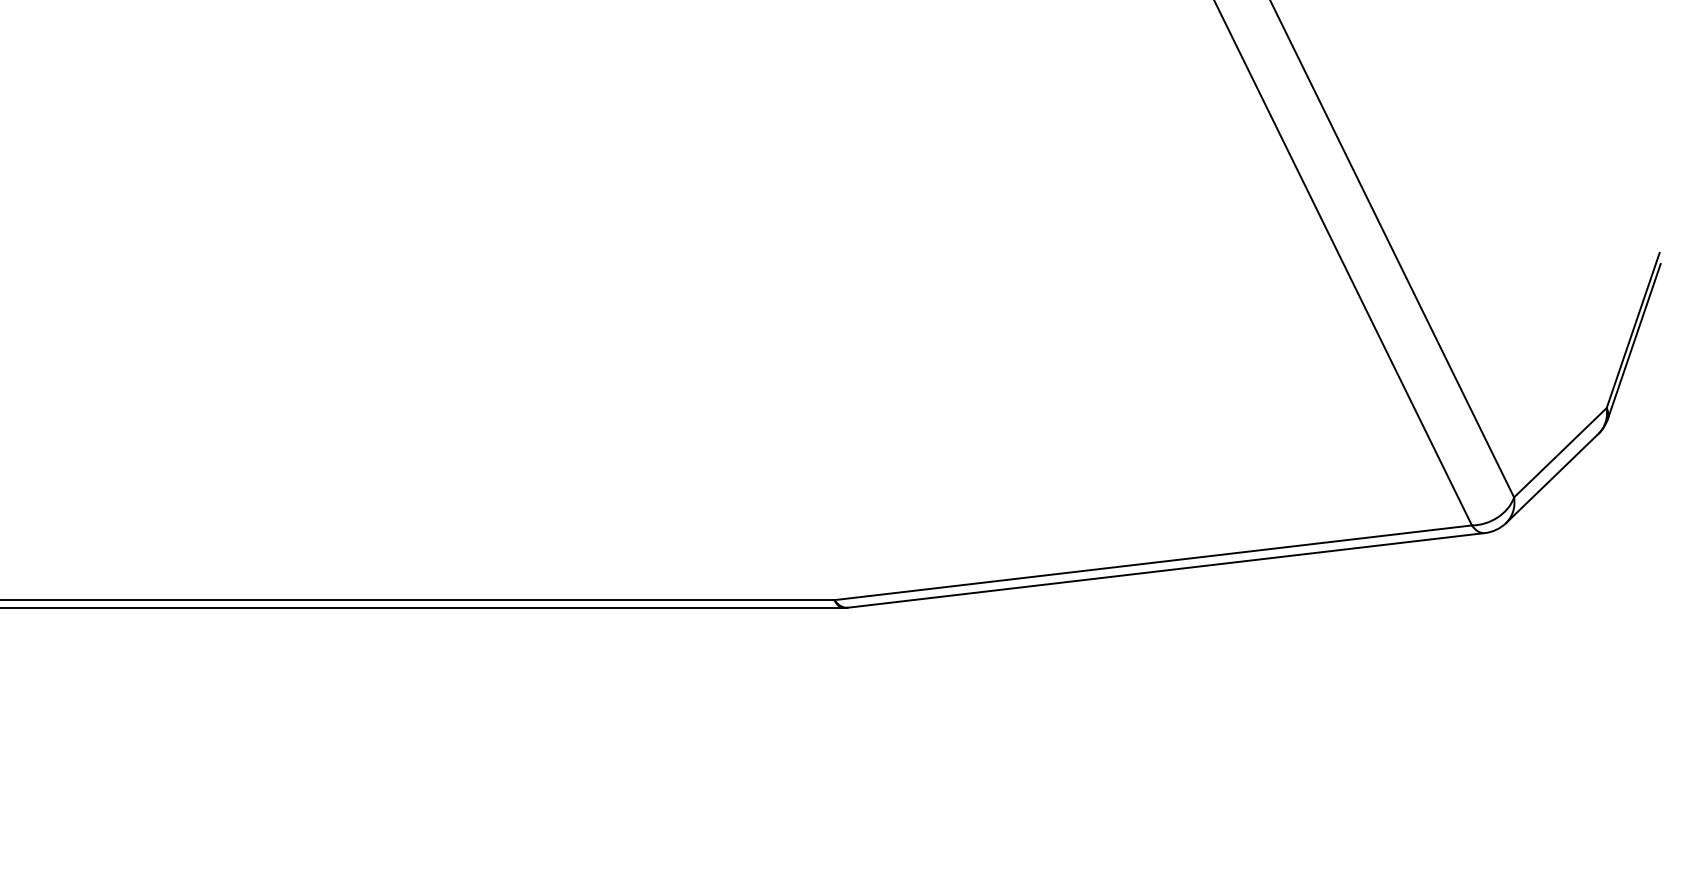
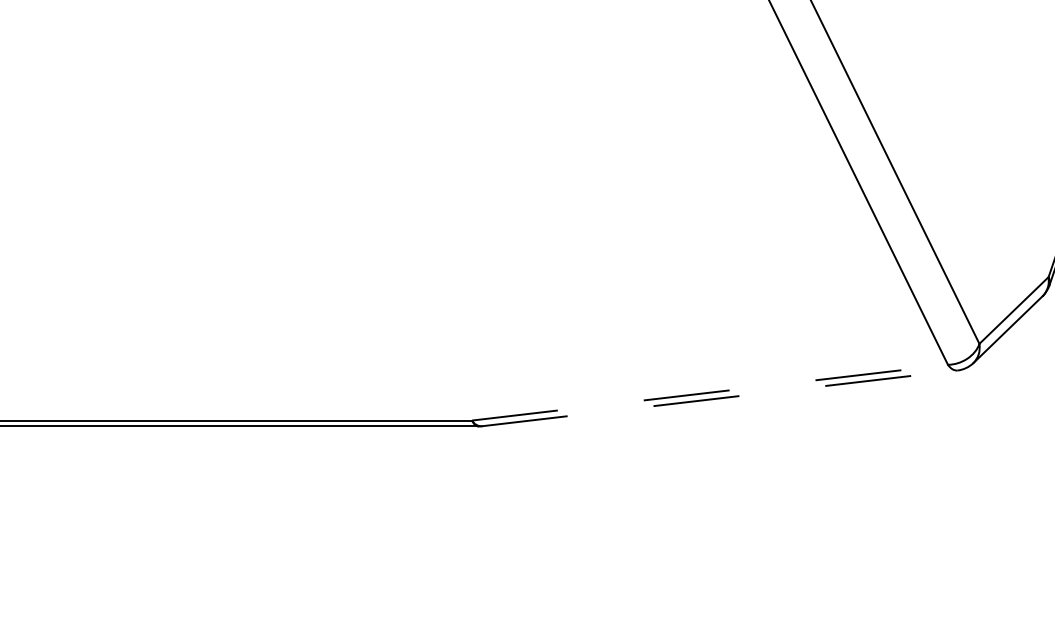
line: (1153, 562) -> (710, 392), solid -> dashed
line: (1166, 570) -> (719, 398), solid -> dashed

